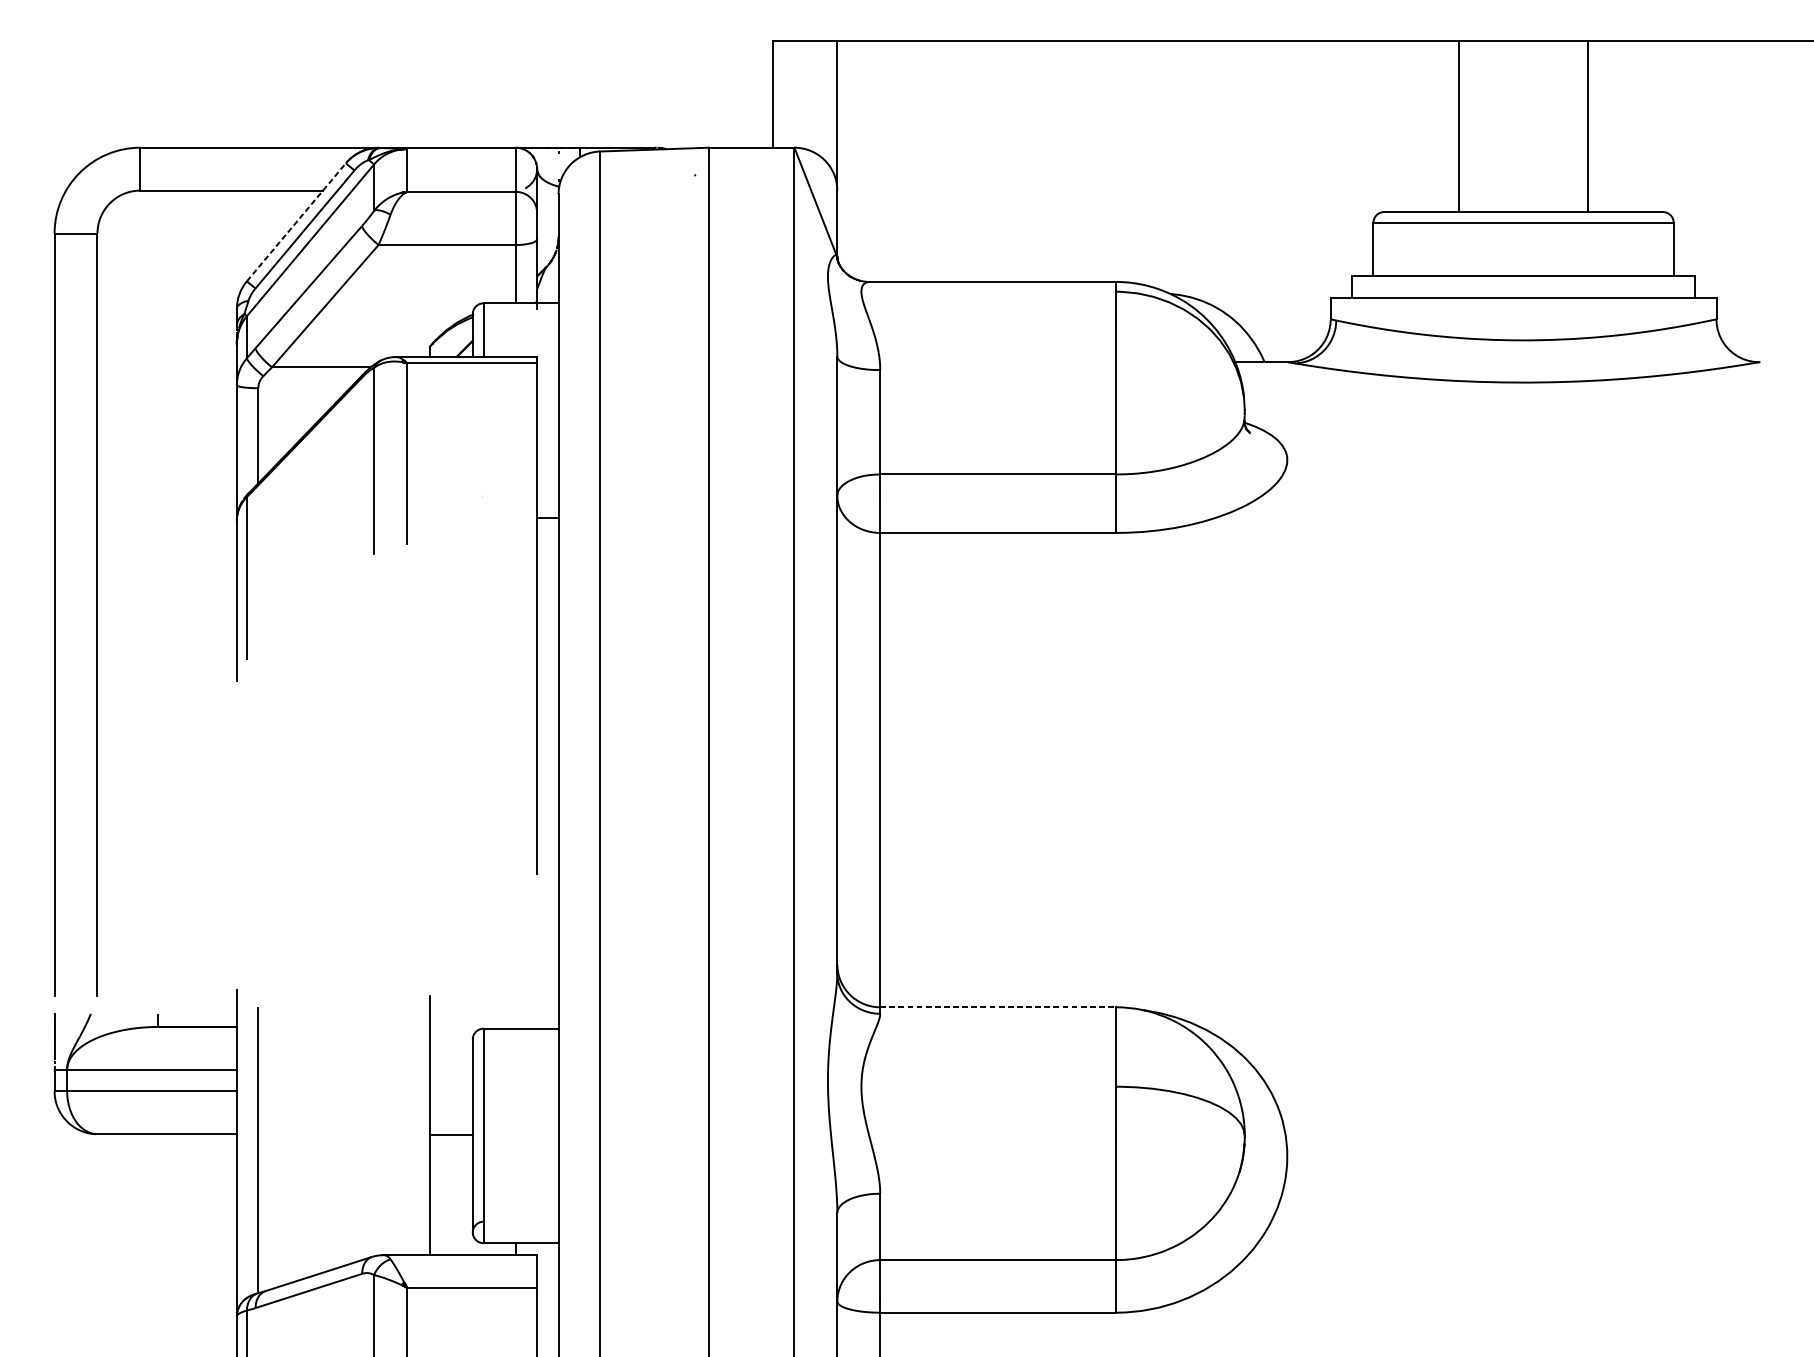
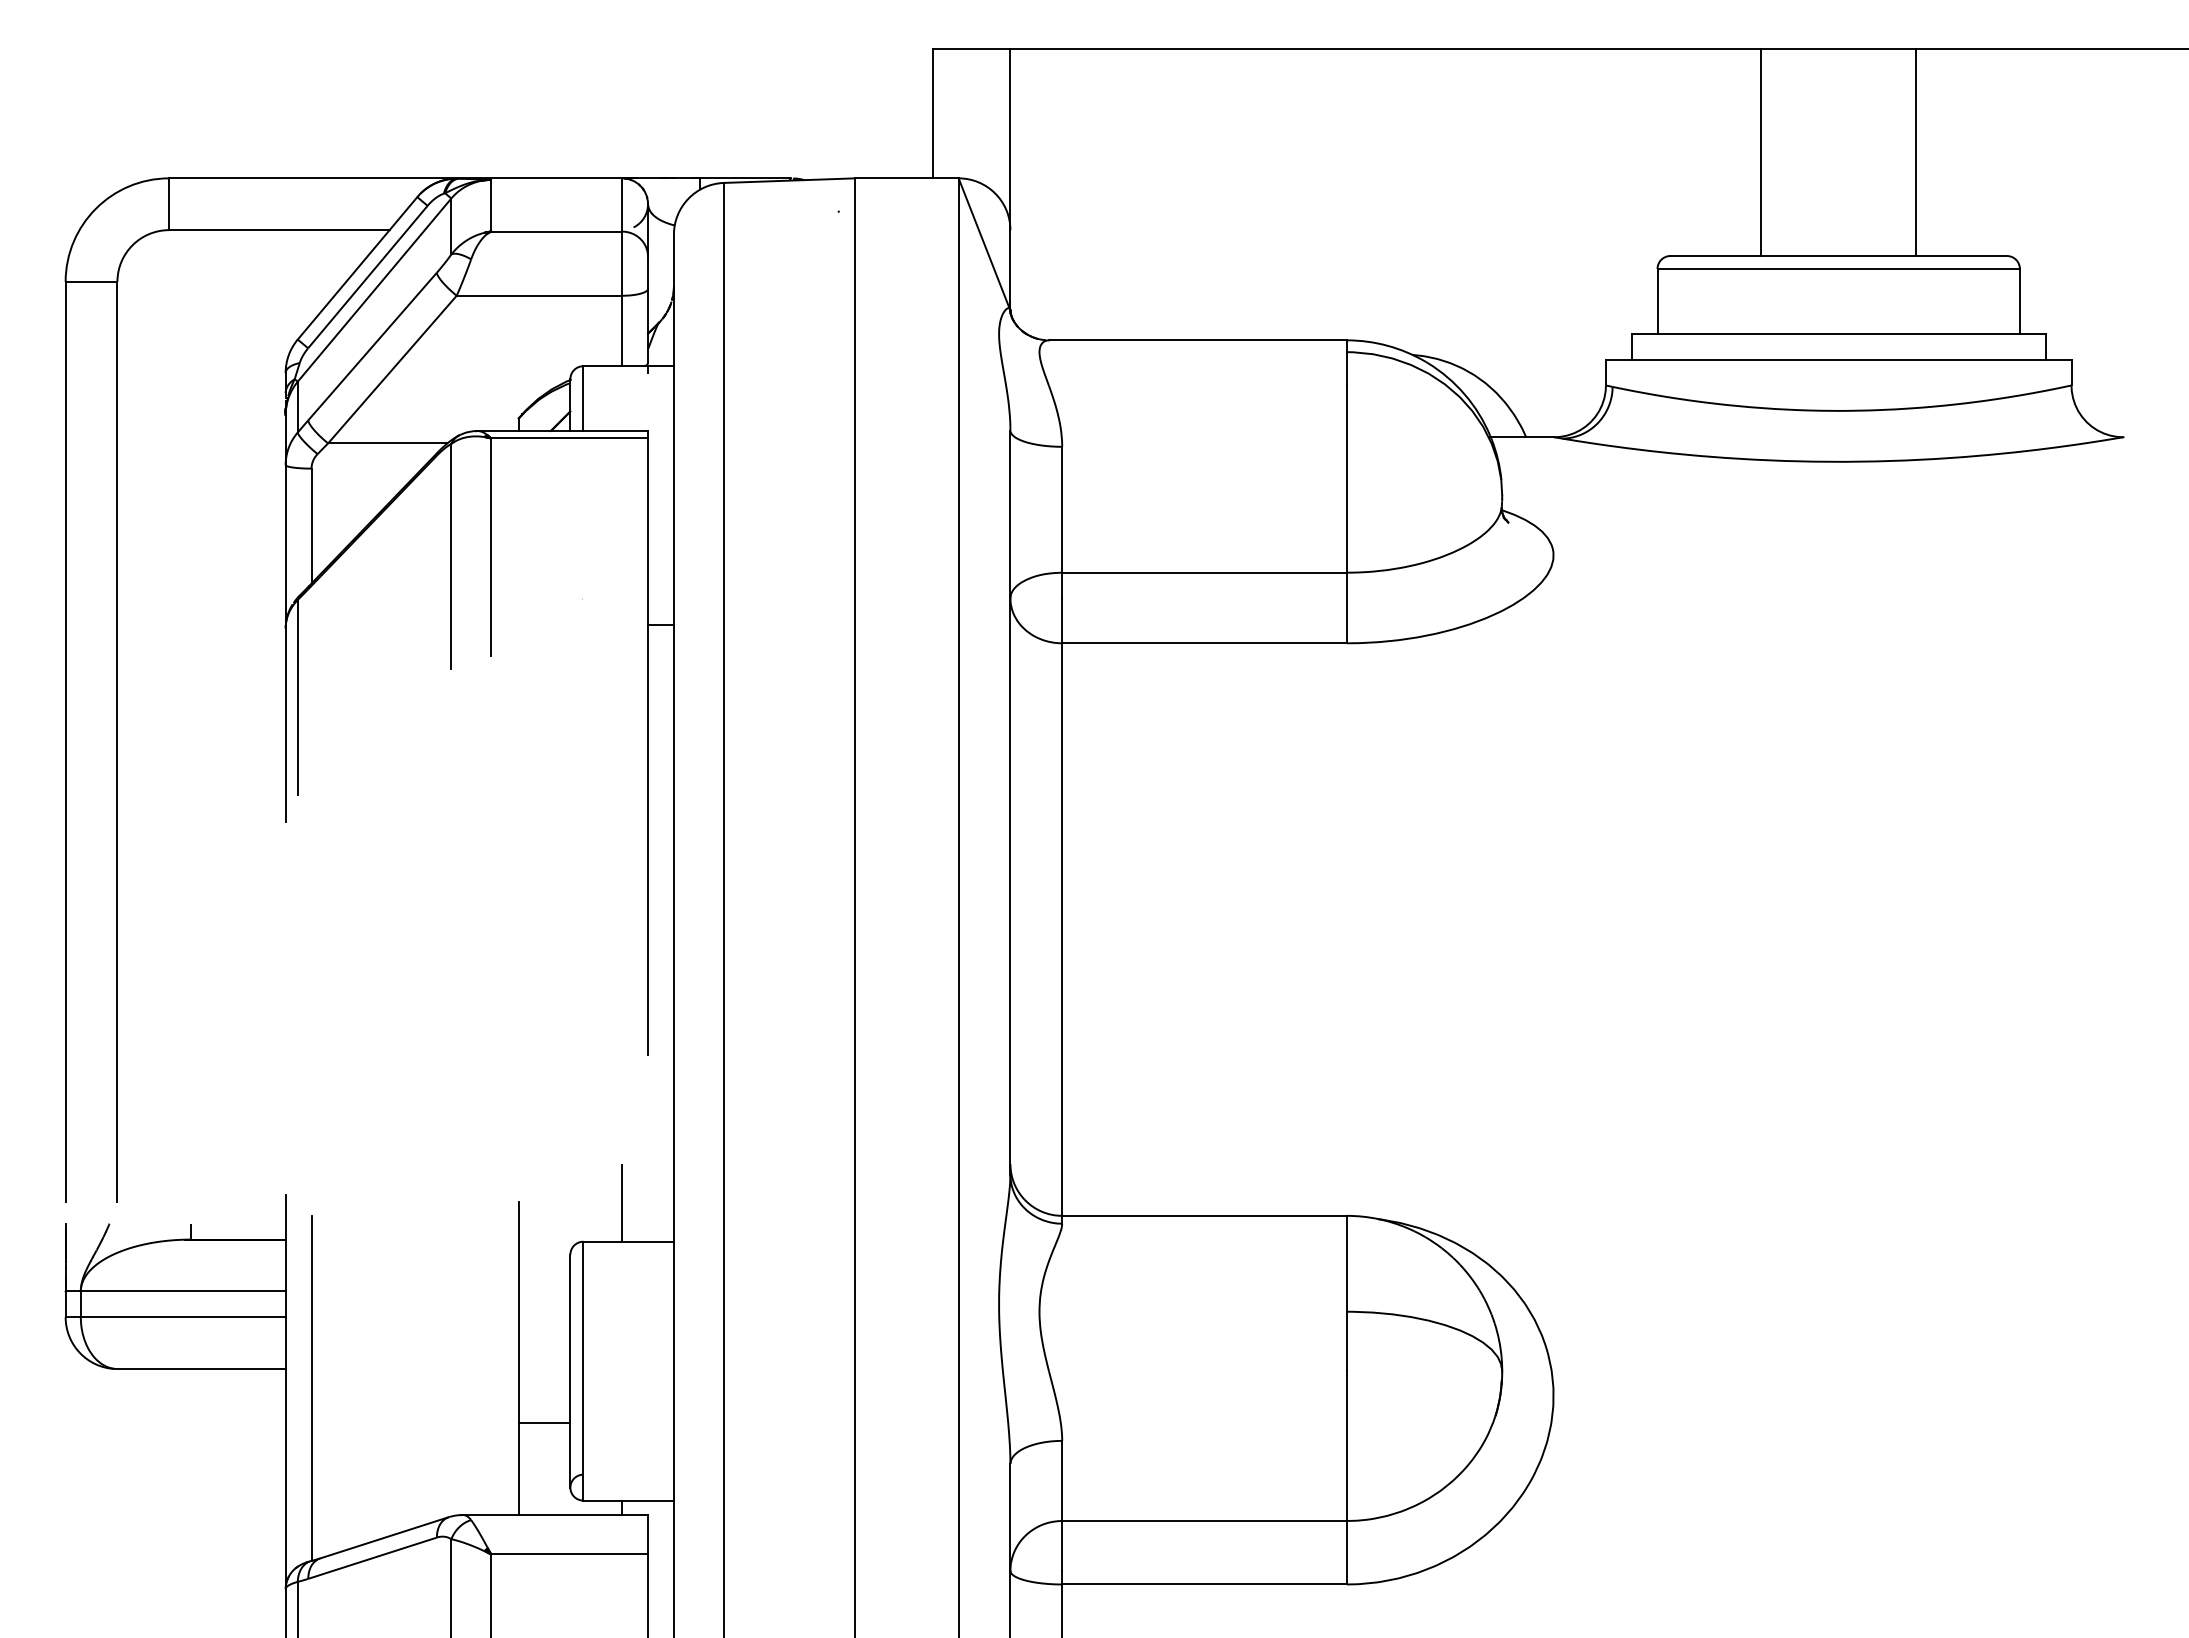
line: (296, 222) -> (357, 268), dashed -> solid
line: (515, 996) -> (622, 1202), added
line: (998, 1007) -> (1205, 1215), dashed -> solid
line: (451, 1135) -> (544, 1423), moved

